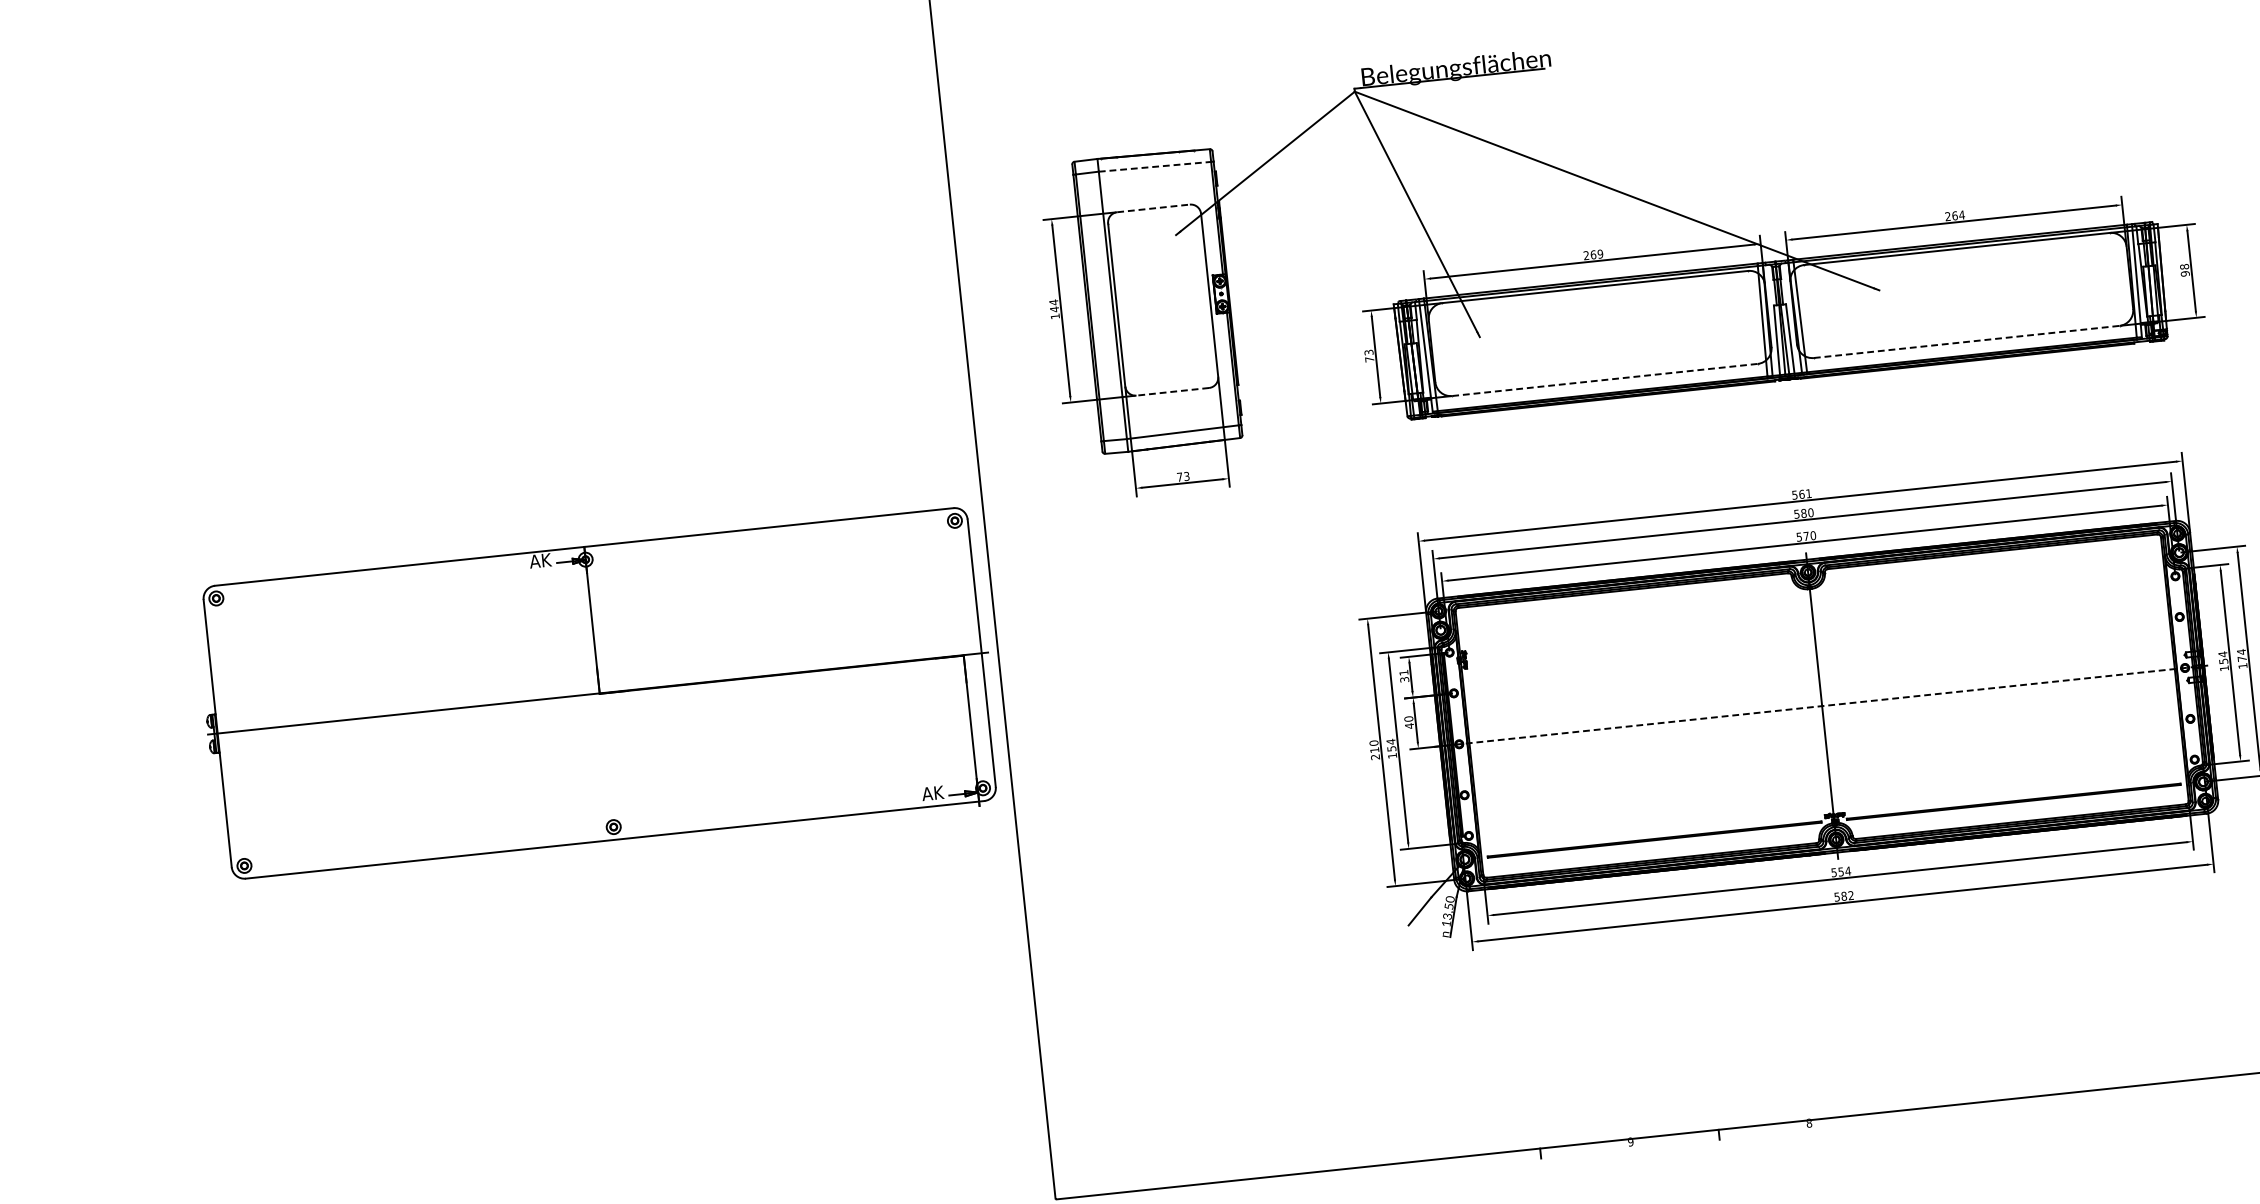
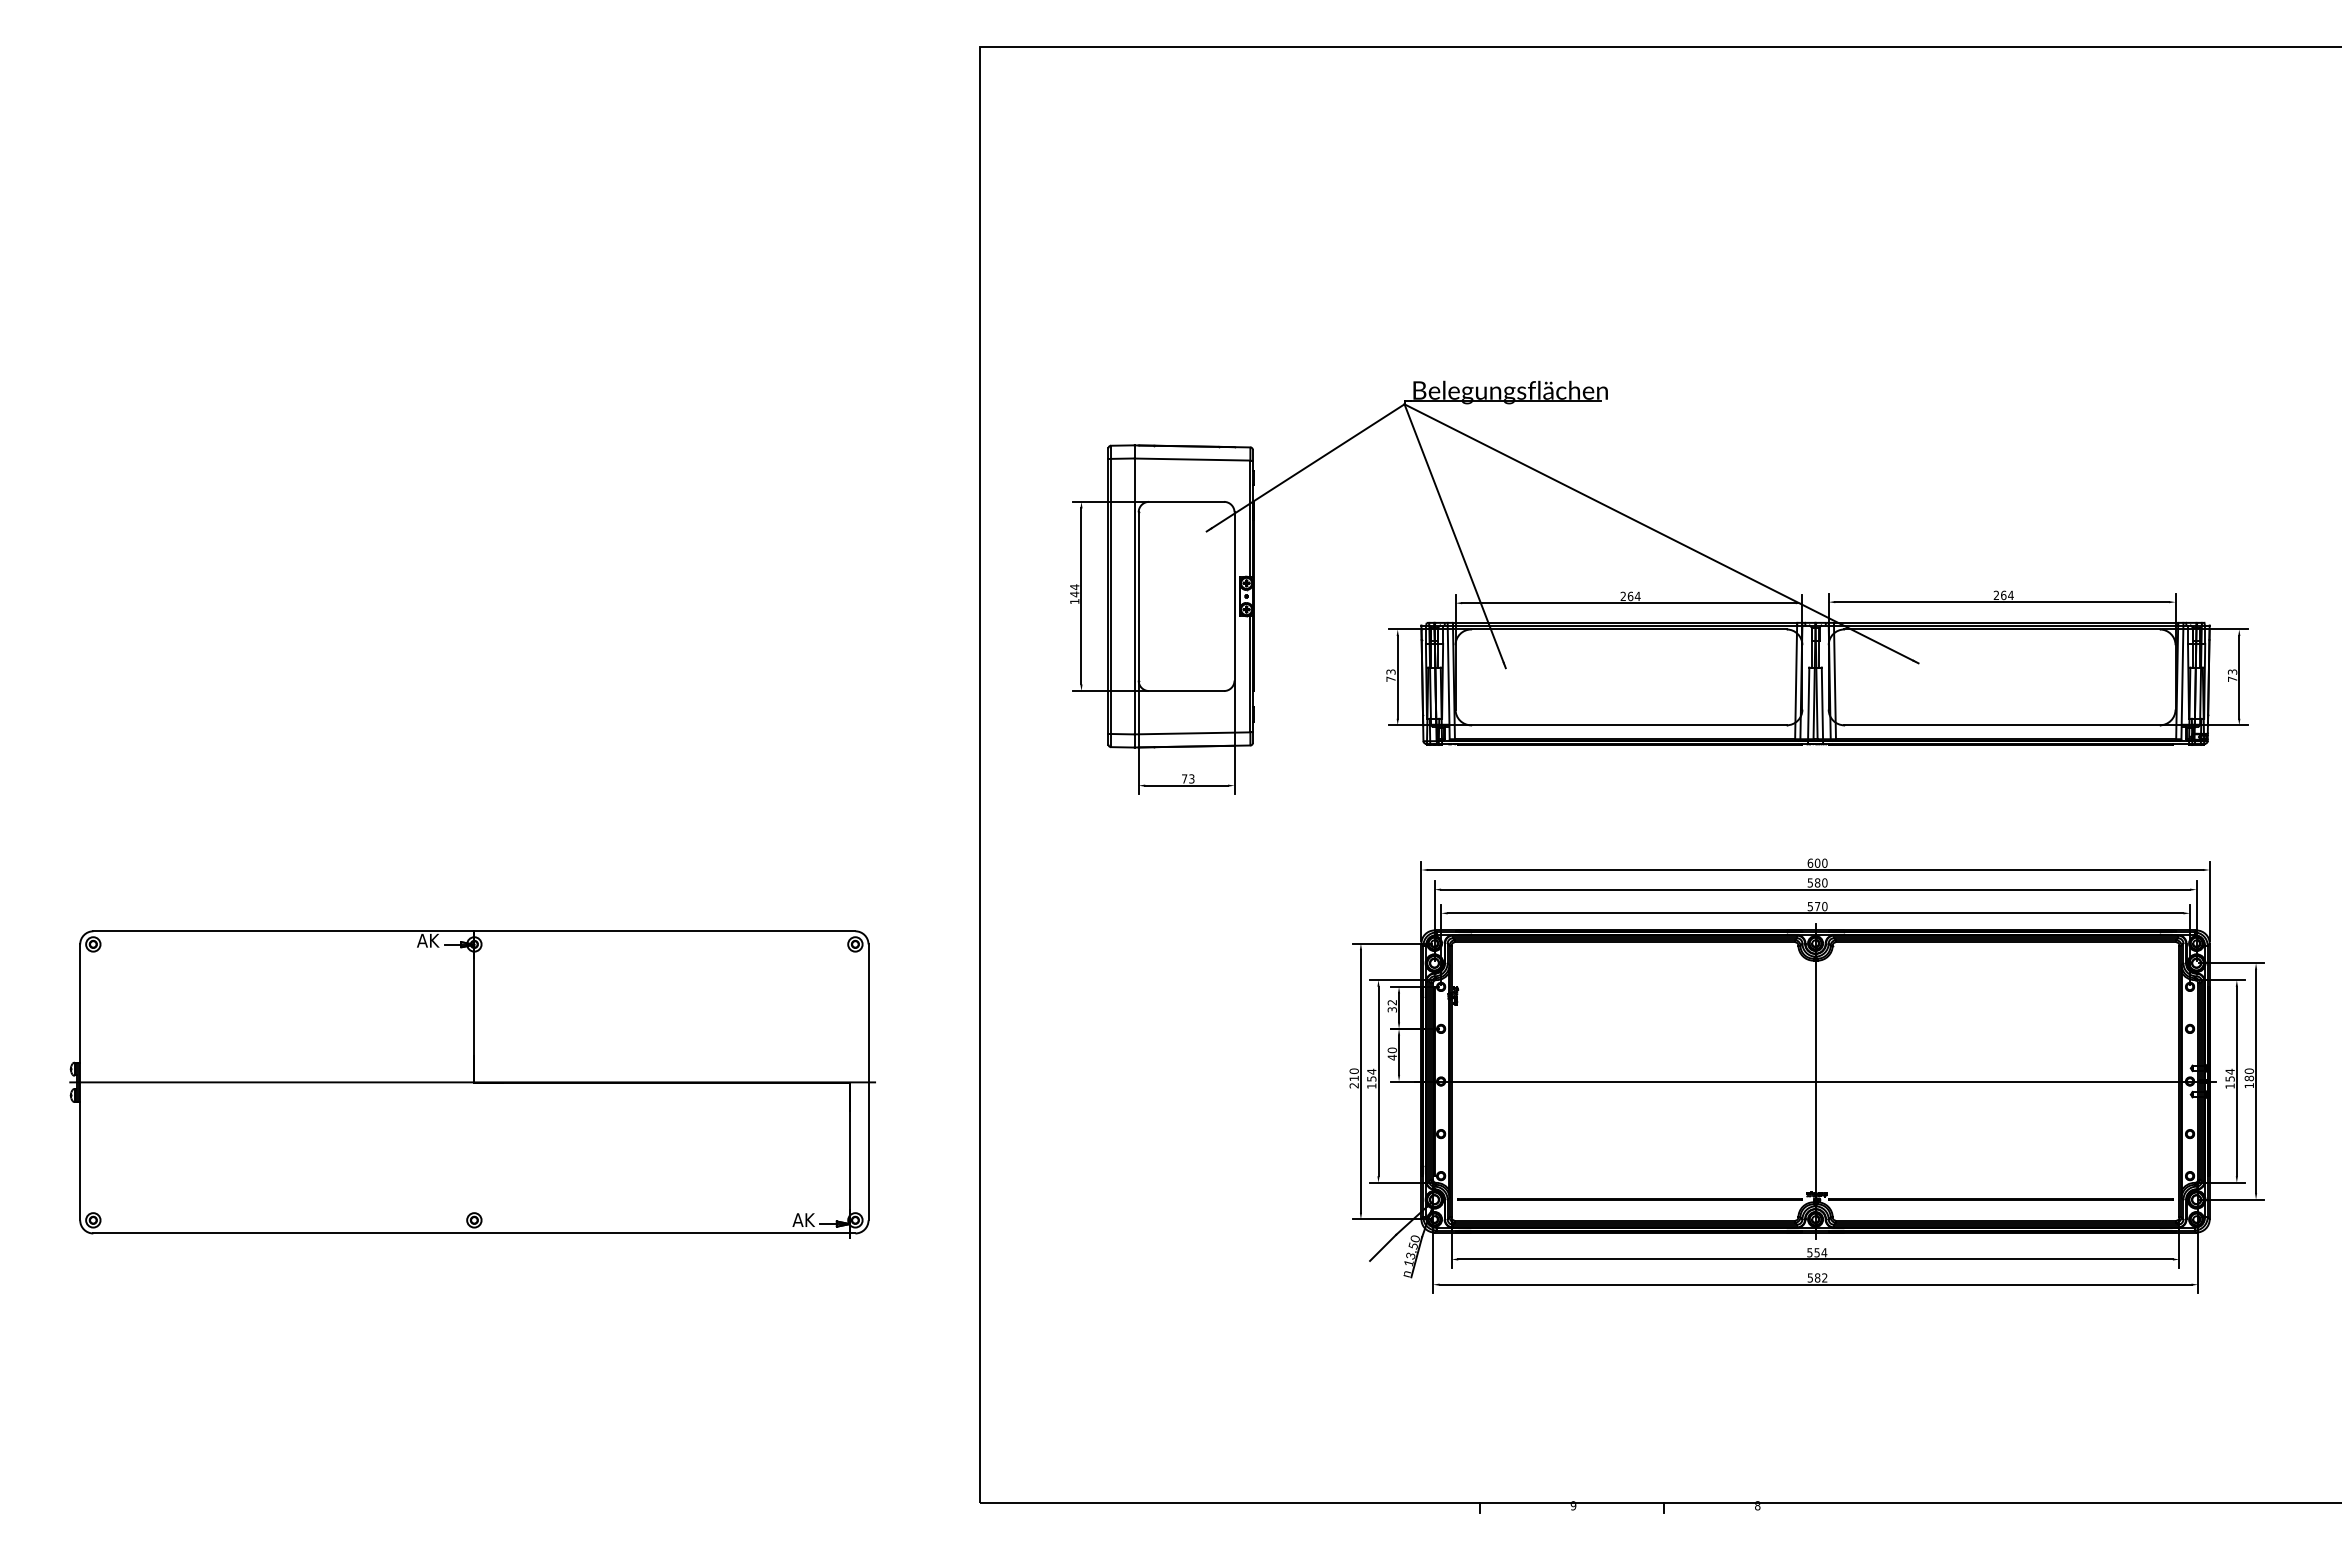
line: (1154, 166) -> (1192, 459), dashed -> solid
line: (1154, 207) -> (1187, 501), dashed -> solid
text: (1600, 254) -> (1637, 596), 269 -> 264
text: (2184, 270) -> (2232, 675), 98 -> 73
line: (1967, 342) -> (2002, 725), dashed -> solid
line: (1604, 380) -> (1628, 725), dashed -> solid
line: (1172, 392) -> (1186, 691), dashed -> solid
text: (1801, 493) -> (1817, 862), 561 -> 600
text: (2241, 655) -> (2249, 1074), 174 -> 180
text: (1403, 672) -> (1391, 1002), 31 -> 32
part: (598, 695) -> (472, 1084), moved
line: (1822, 706) -> (1815, 1081), dashed -> solid

